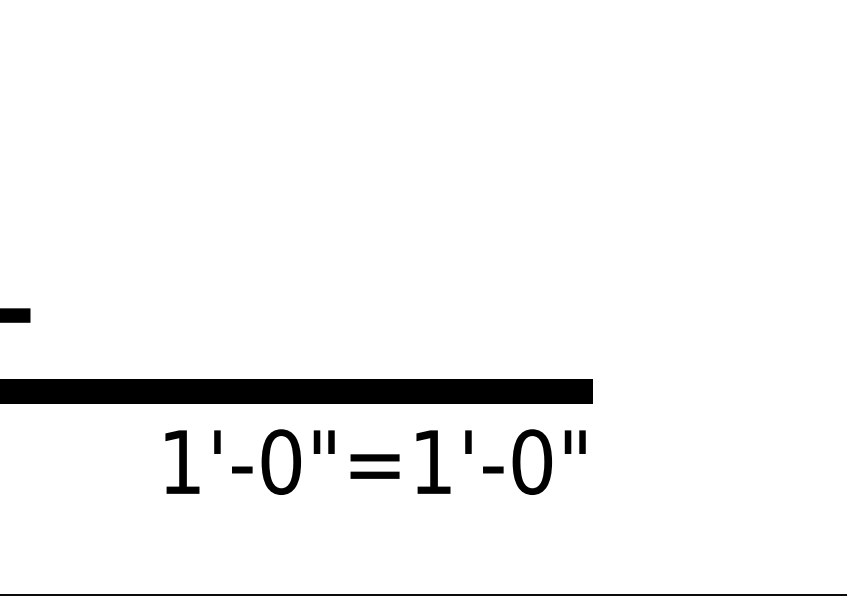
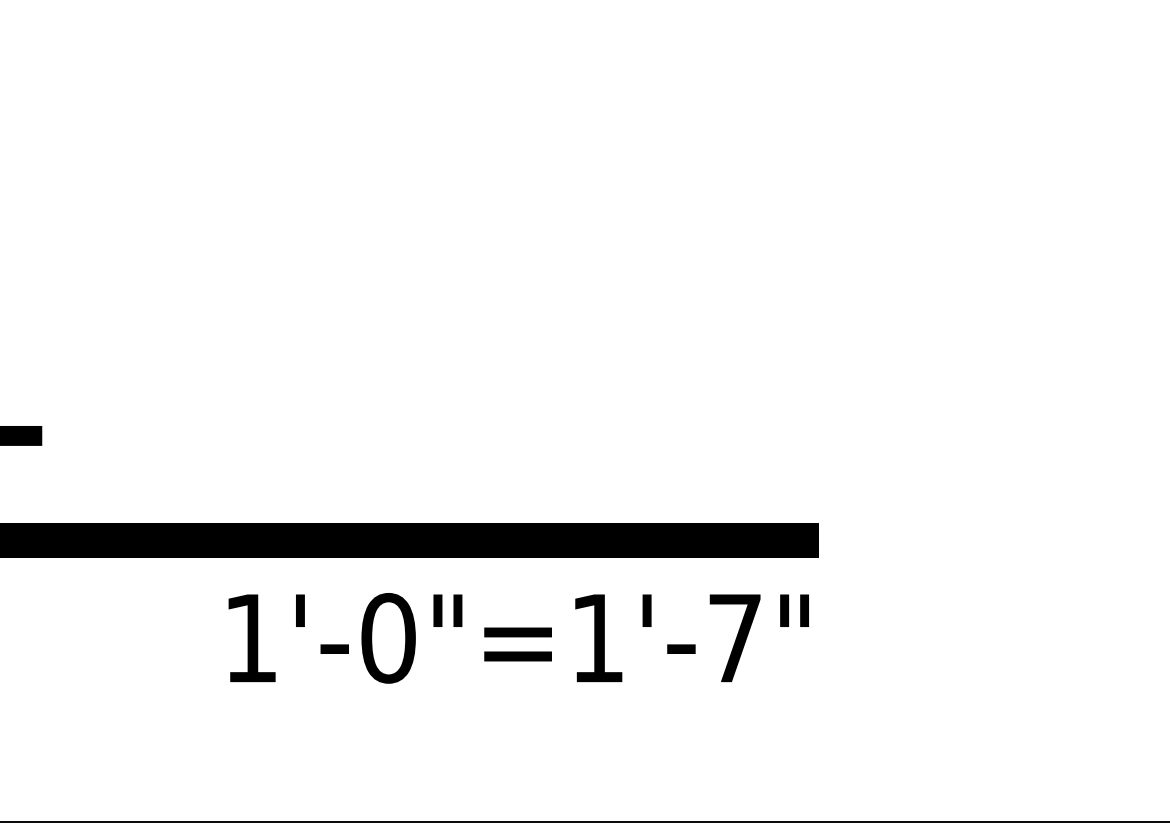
text: (532, 462) -> (735, 638), 1'-0"=1'-0" -> 1'-0"=1'-7"

